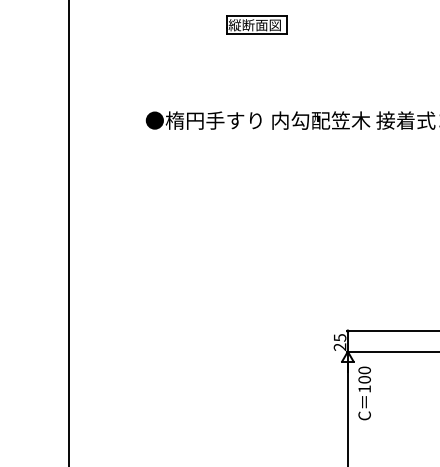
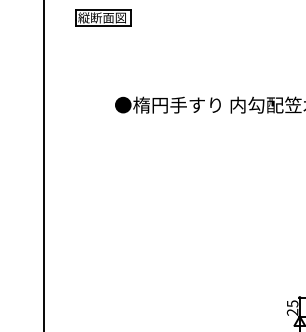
part: (256, 24) -> (103, 17), moved

